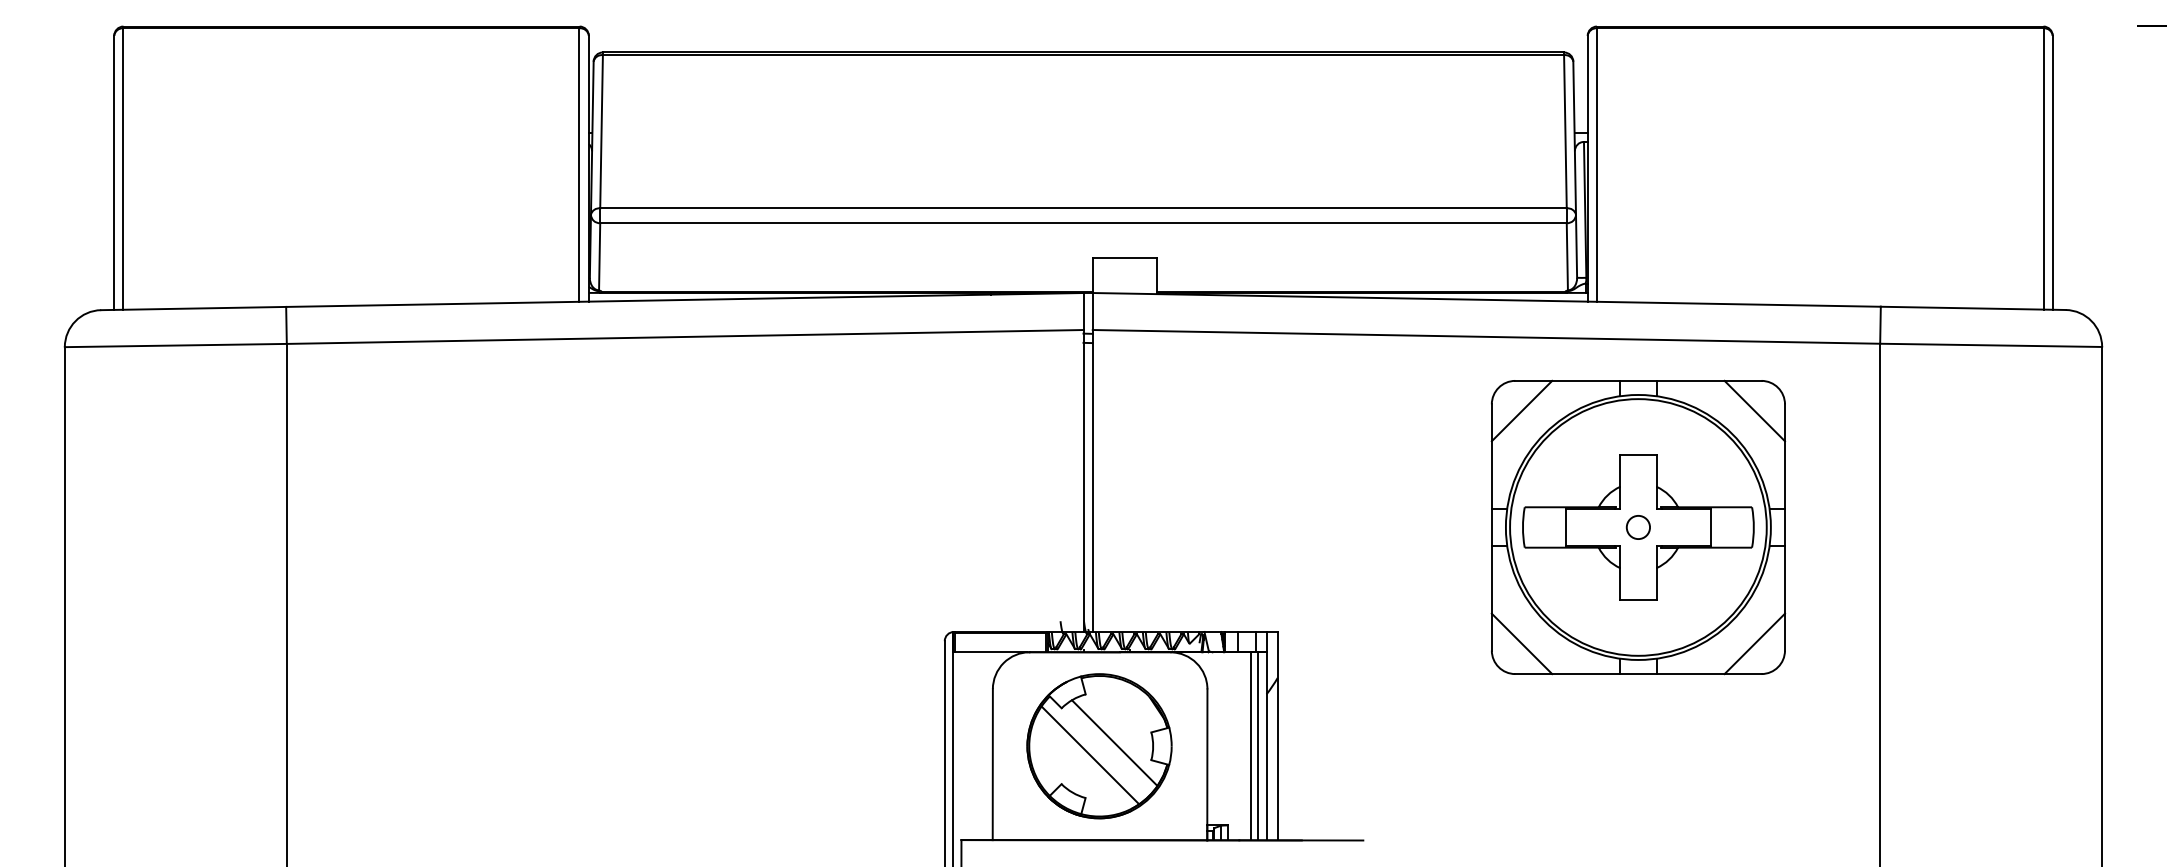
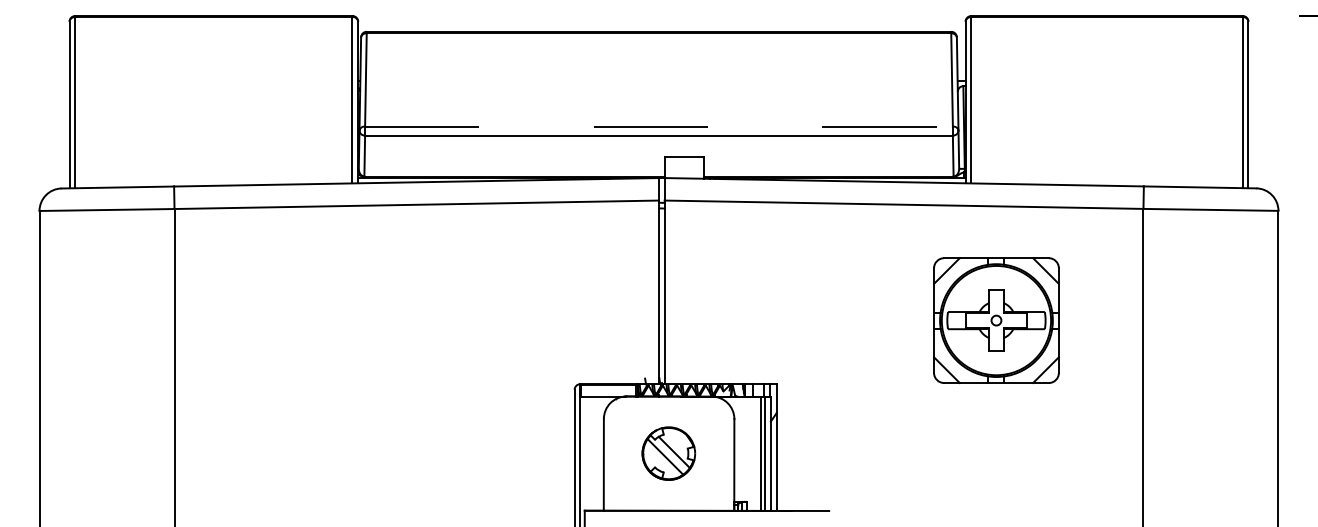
line: (1084, 208) -> (659, 126), solid -> dashed
part: (1638, 527) -> (996, 320), size x0.7
part: (1099, 745) -> (668, 453), size x0.6

